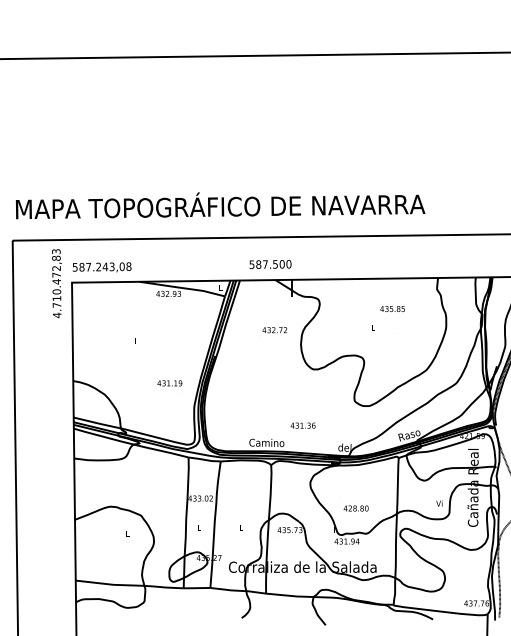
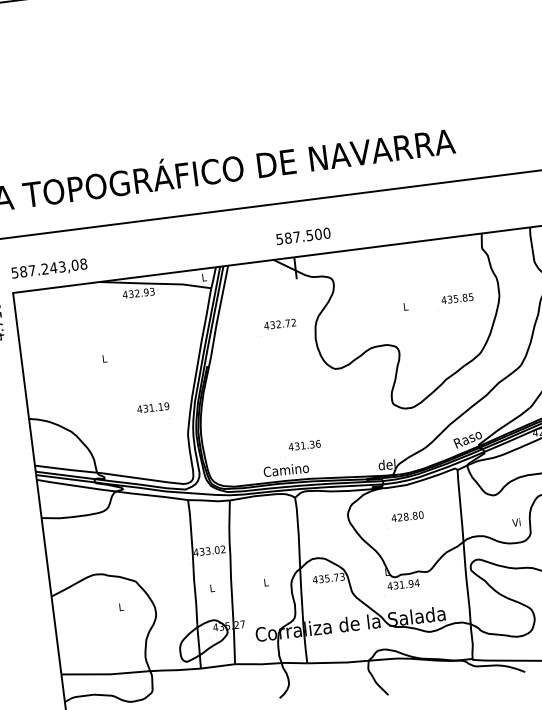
text: (270, 264) -> (303, 236), moved
text: (392, 308) -> (457, 298), moved
text: (302, 425) -> (303, 445), moved
text: (355, 508) -> (406, 516), moved

